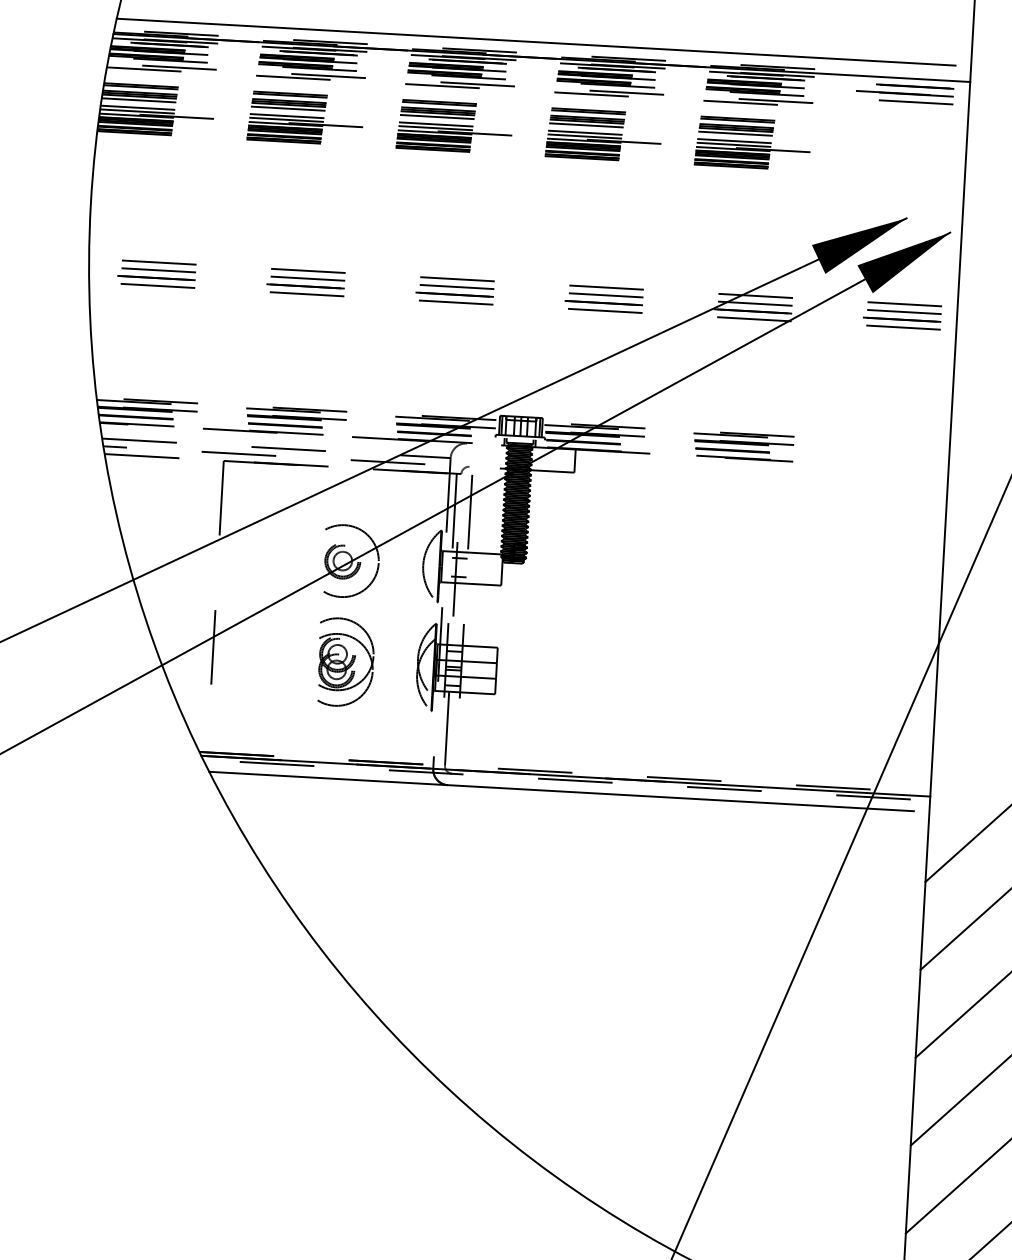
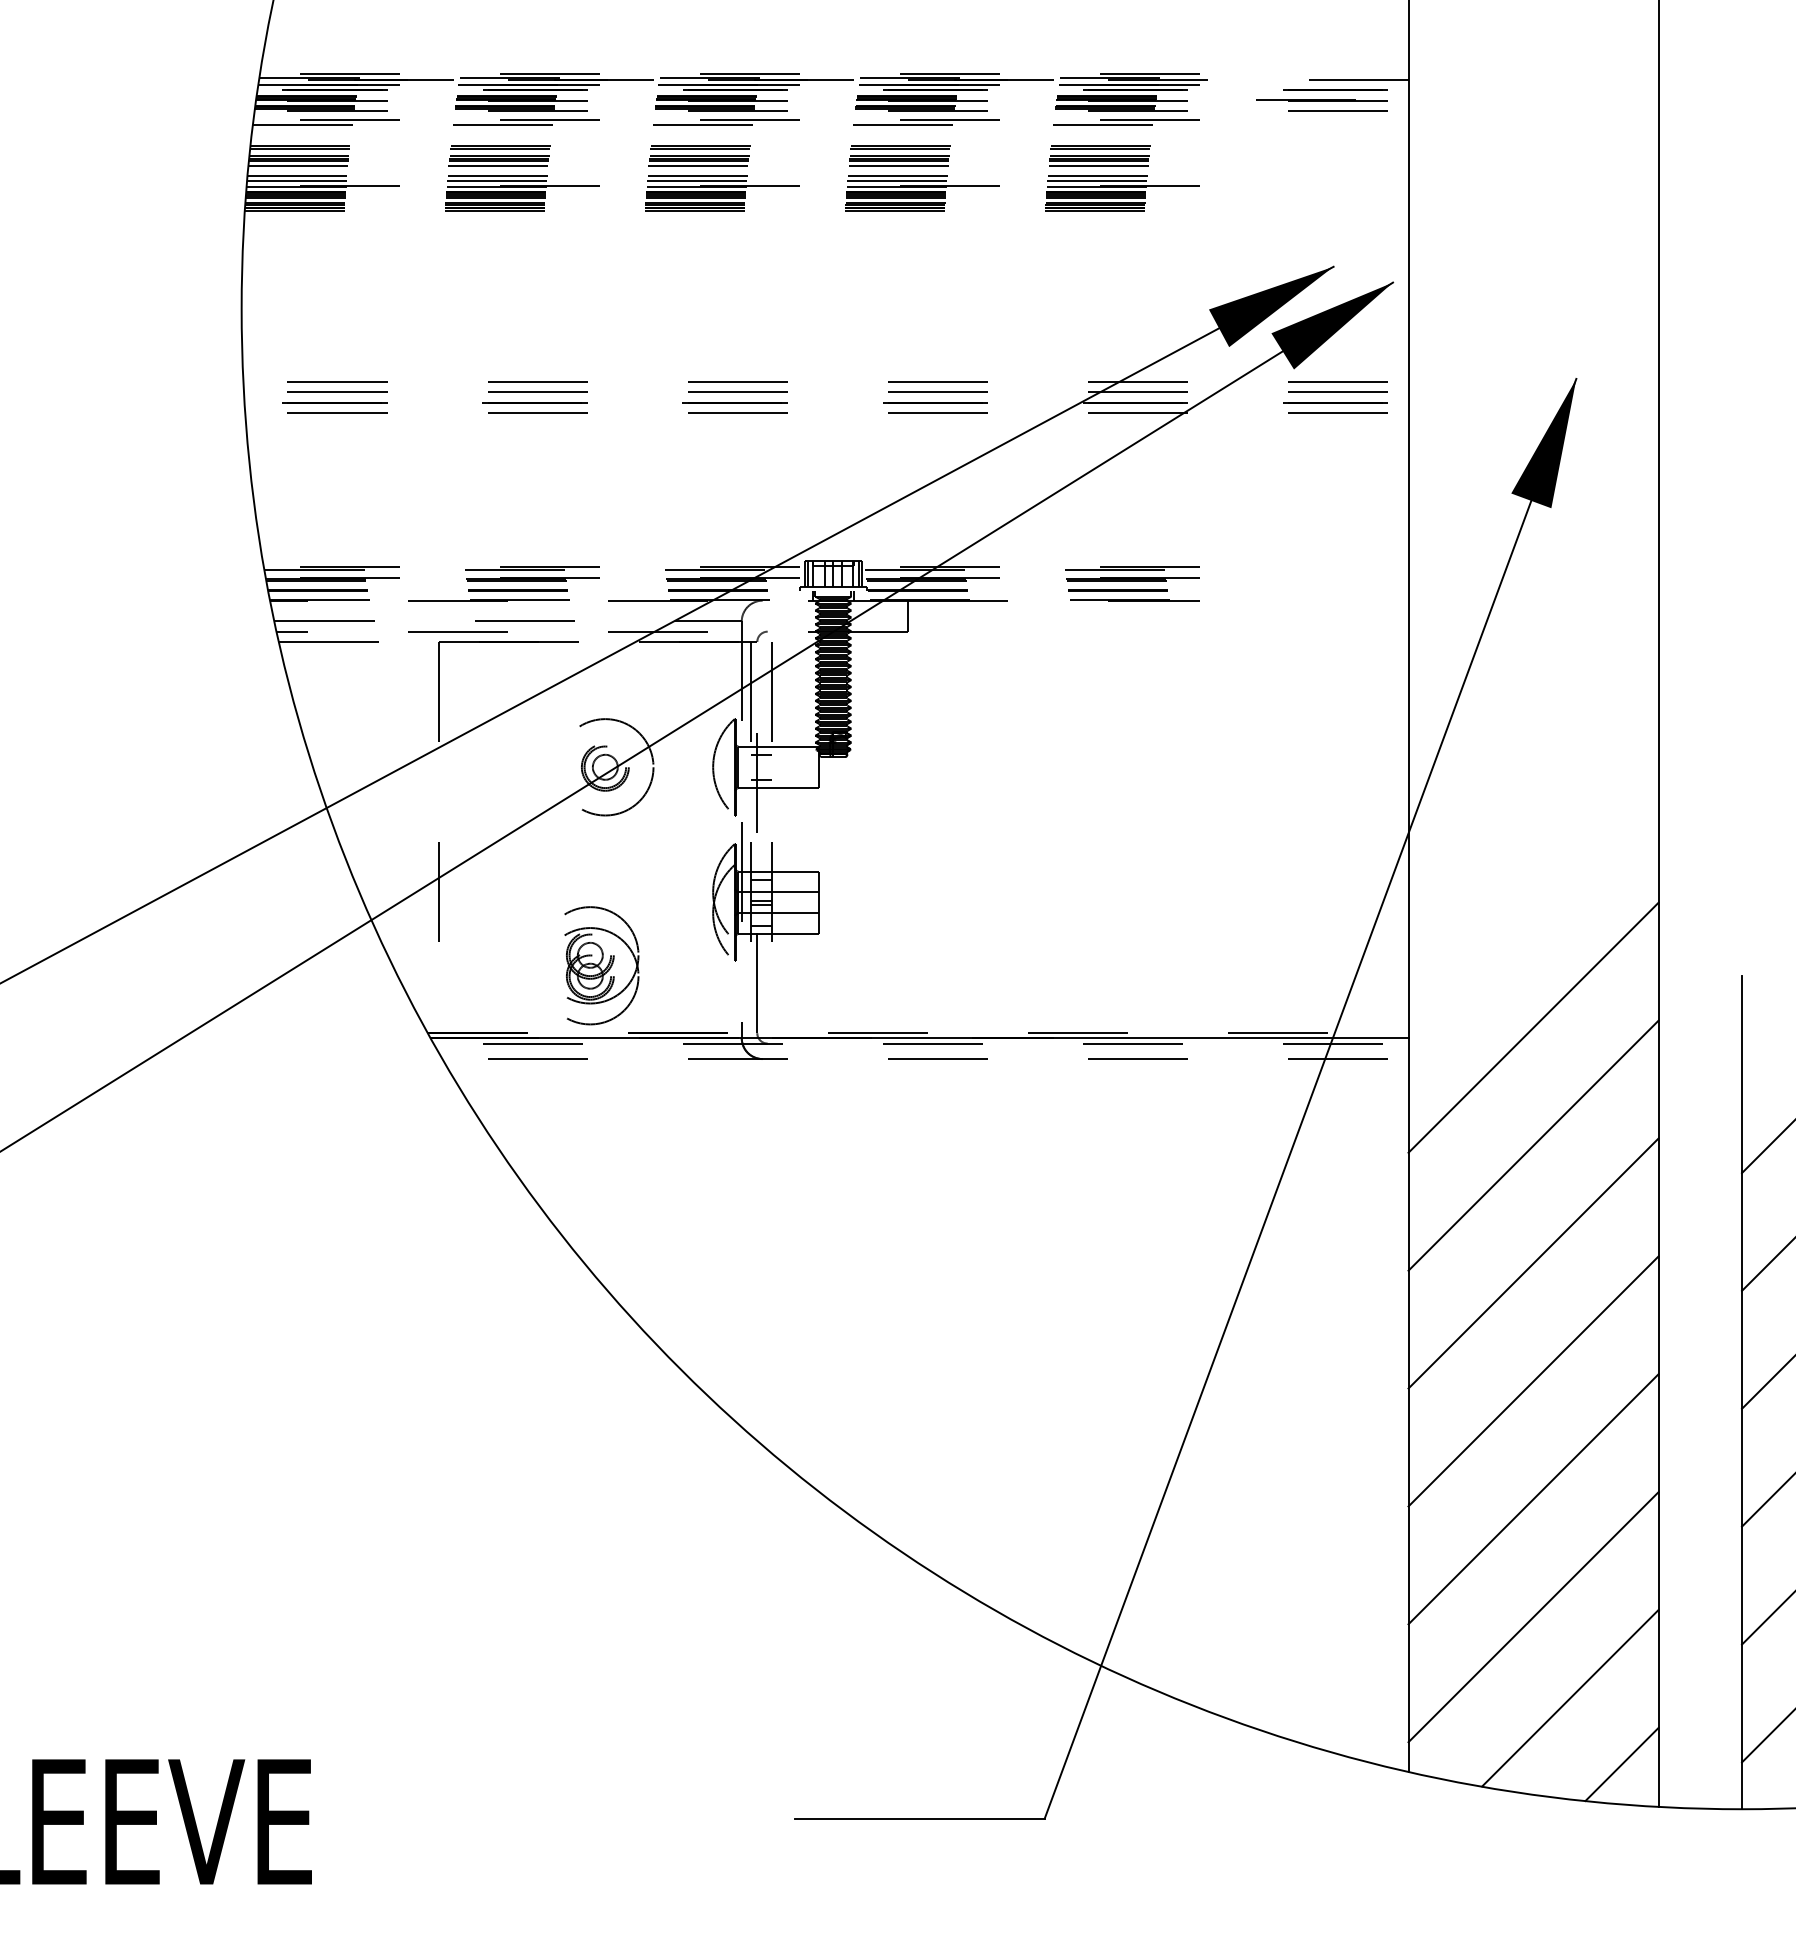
line: (535, 41) -> (824, 58), removed
line: (541, 57) -> (833, 79), solid -> dashed
part: (345, 662) -> (601, 965), moved
line: (561, 791) -> (915, 1059), solid -> dashed

